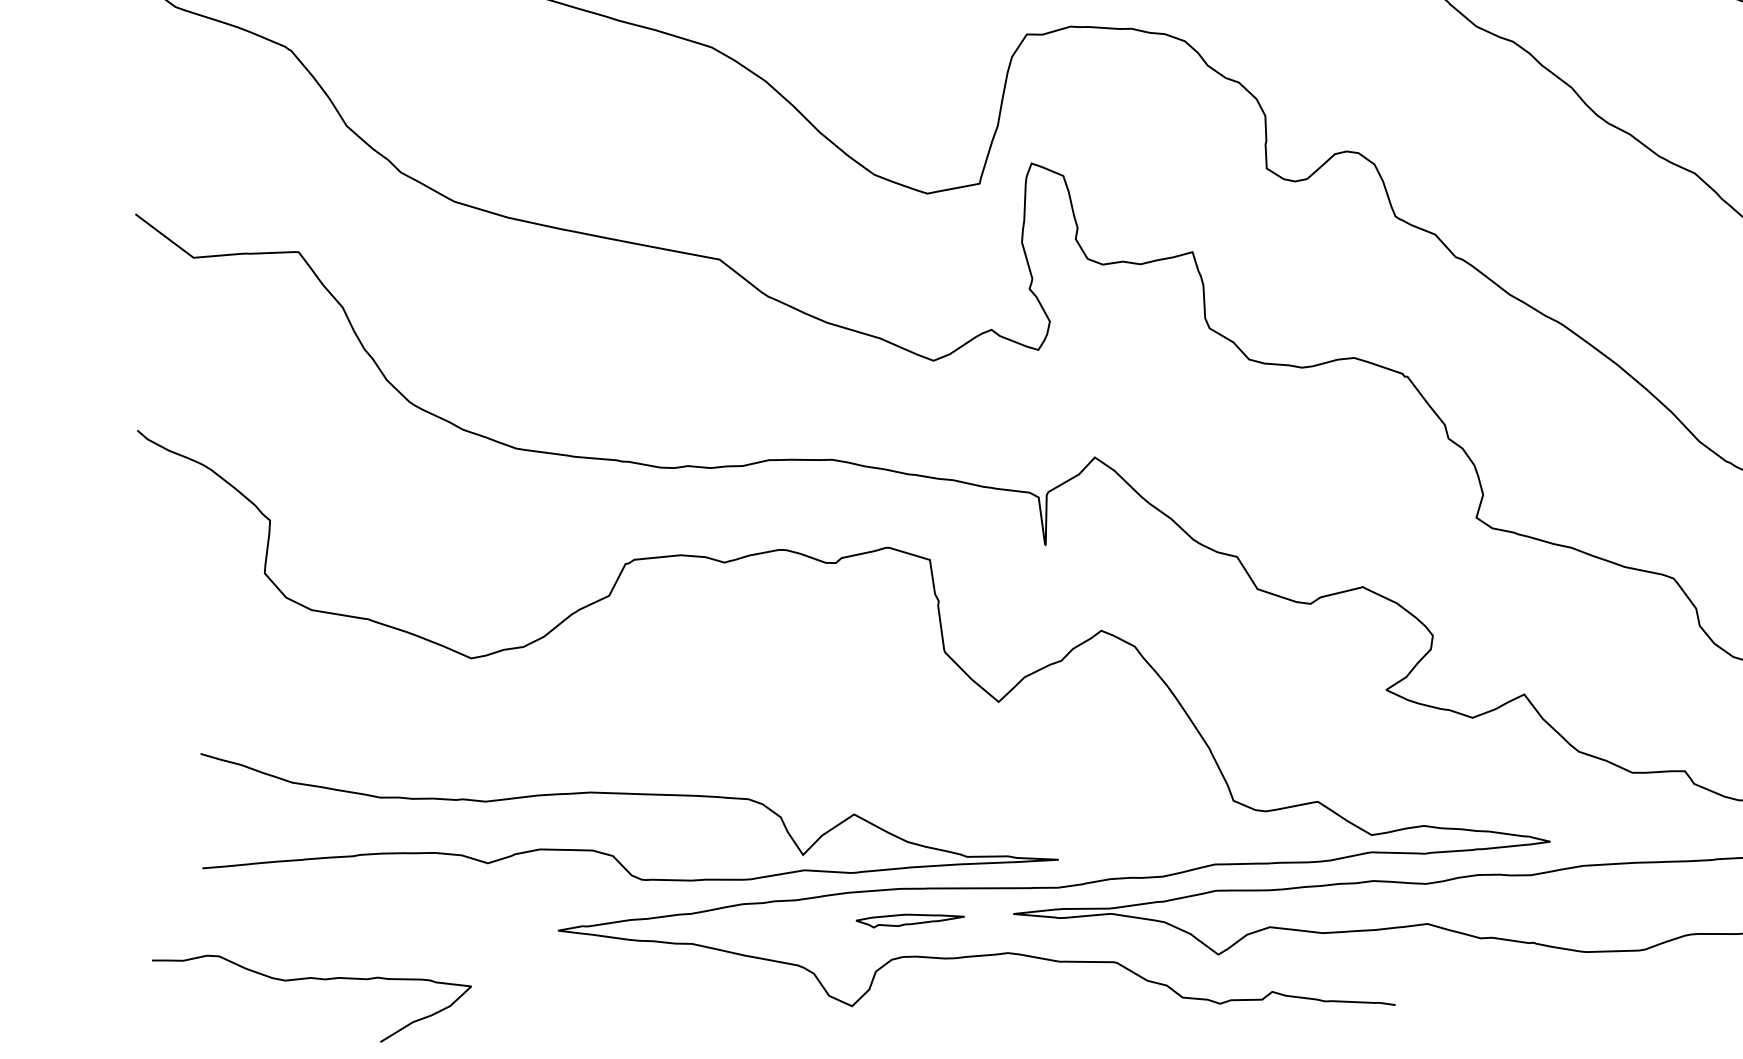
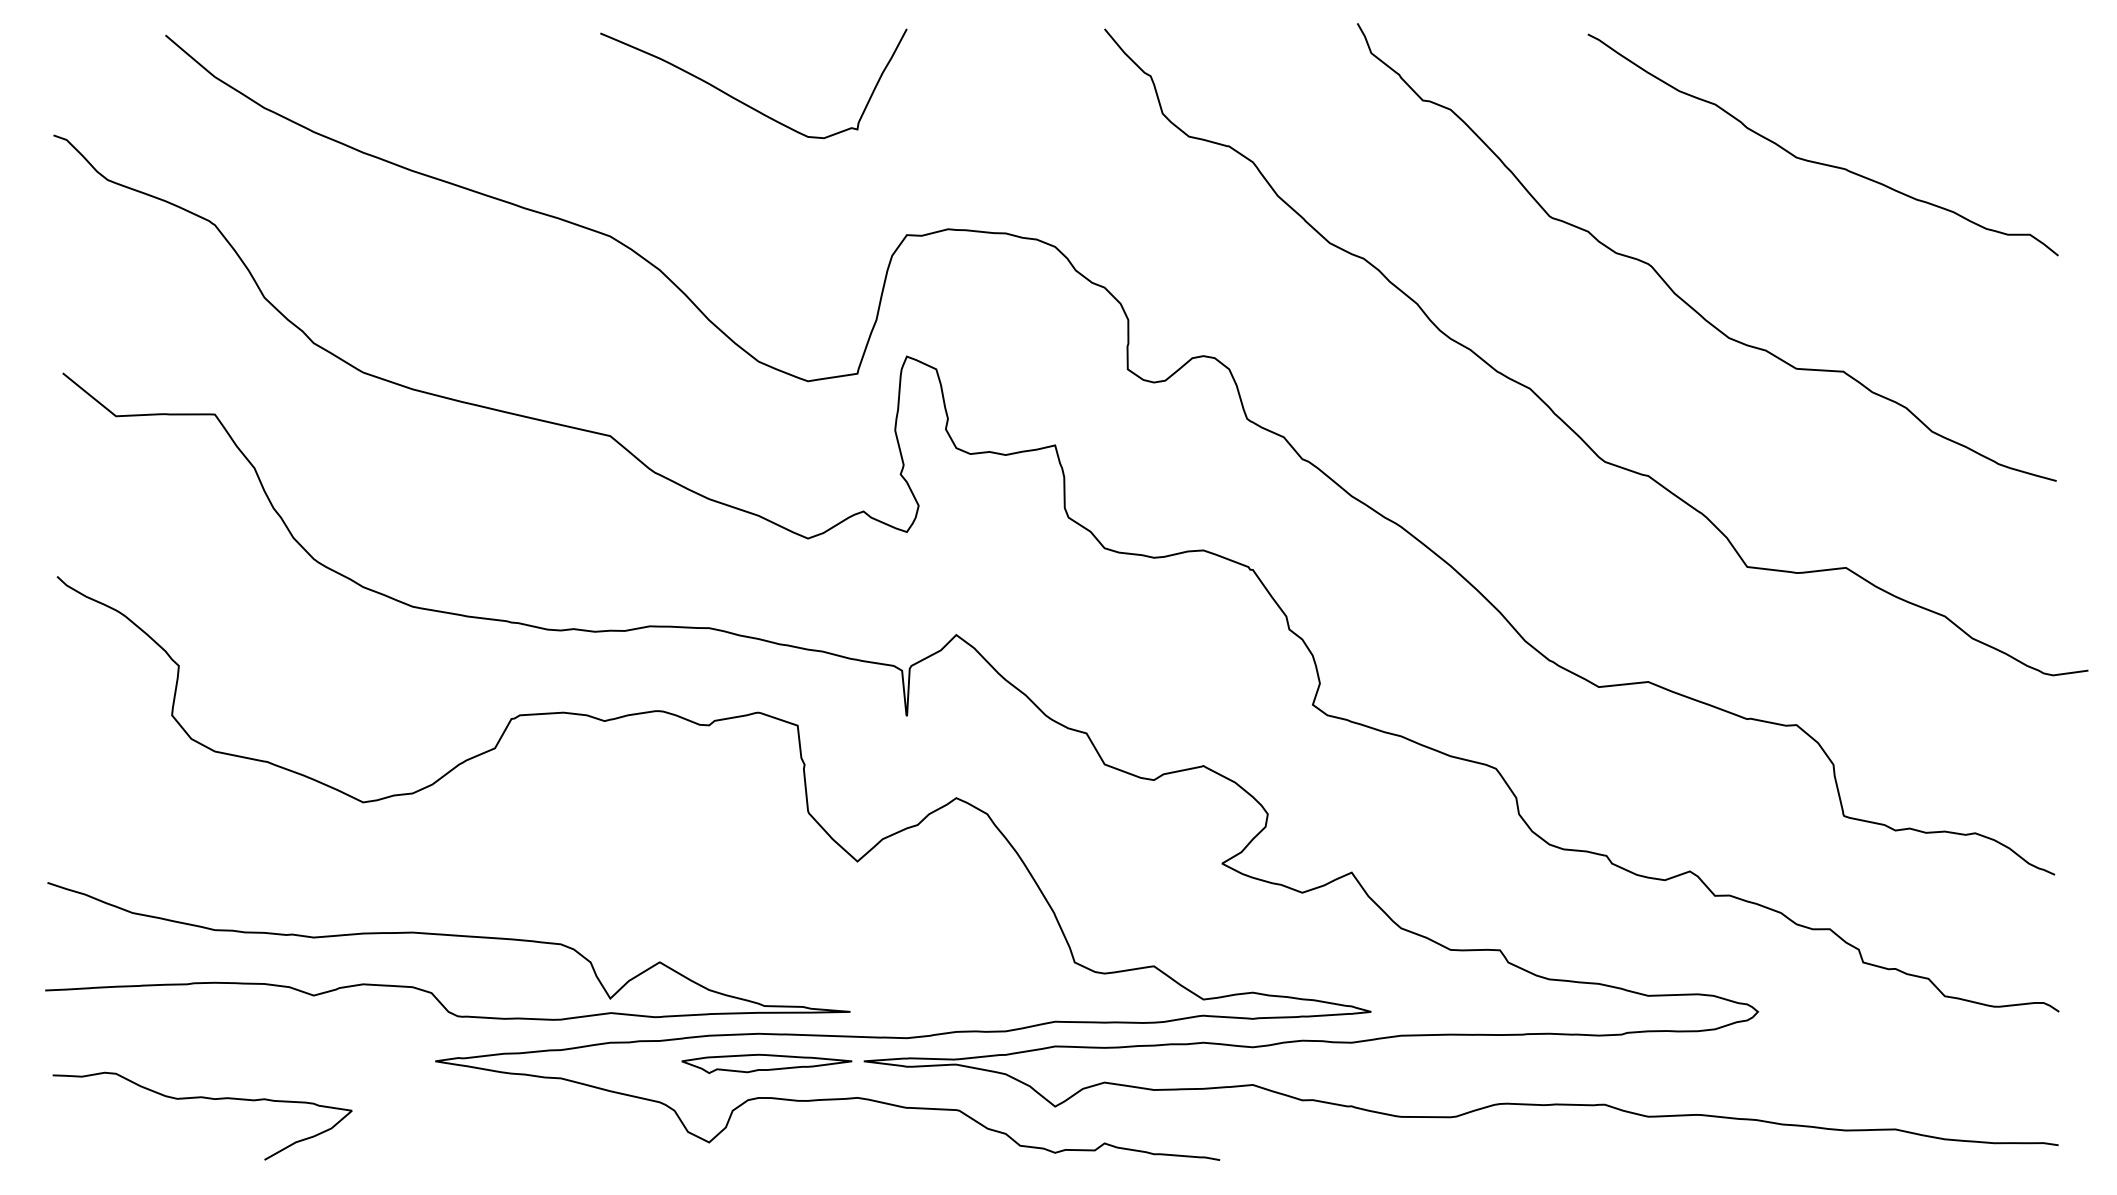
curve: (630, 795) -> (450, 936), moved
part: (909, 920) -> (766, 1063), size x1.67

